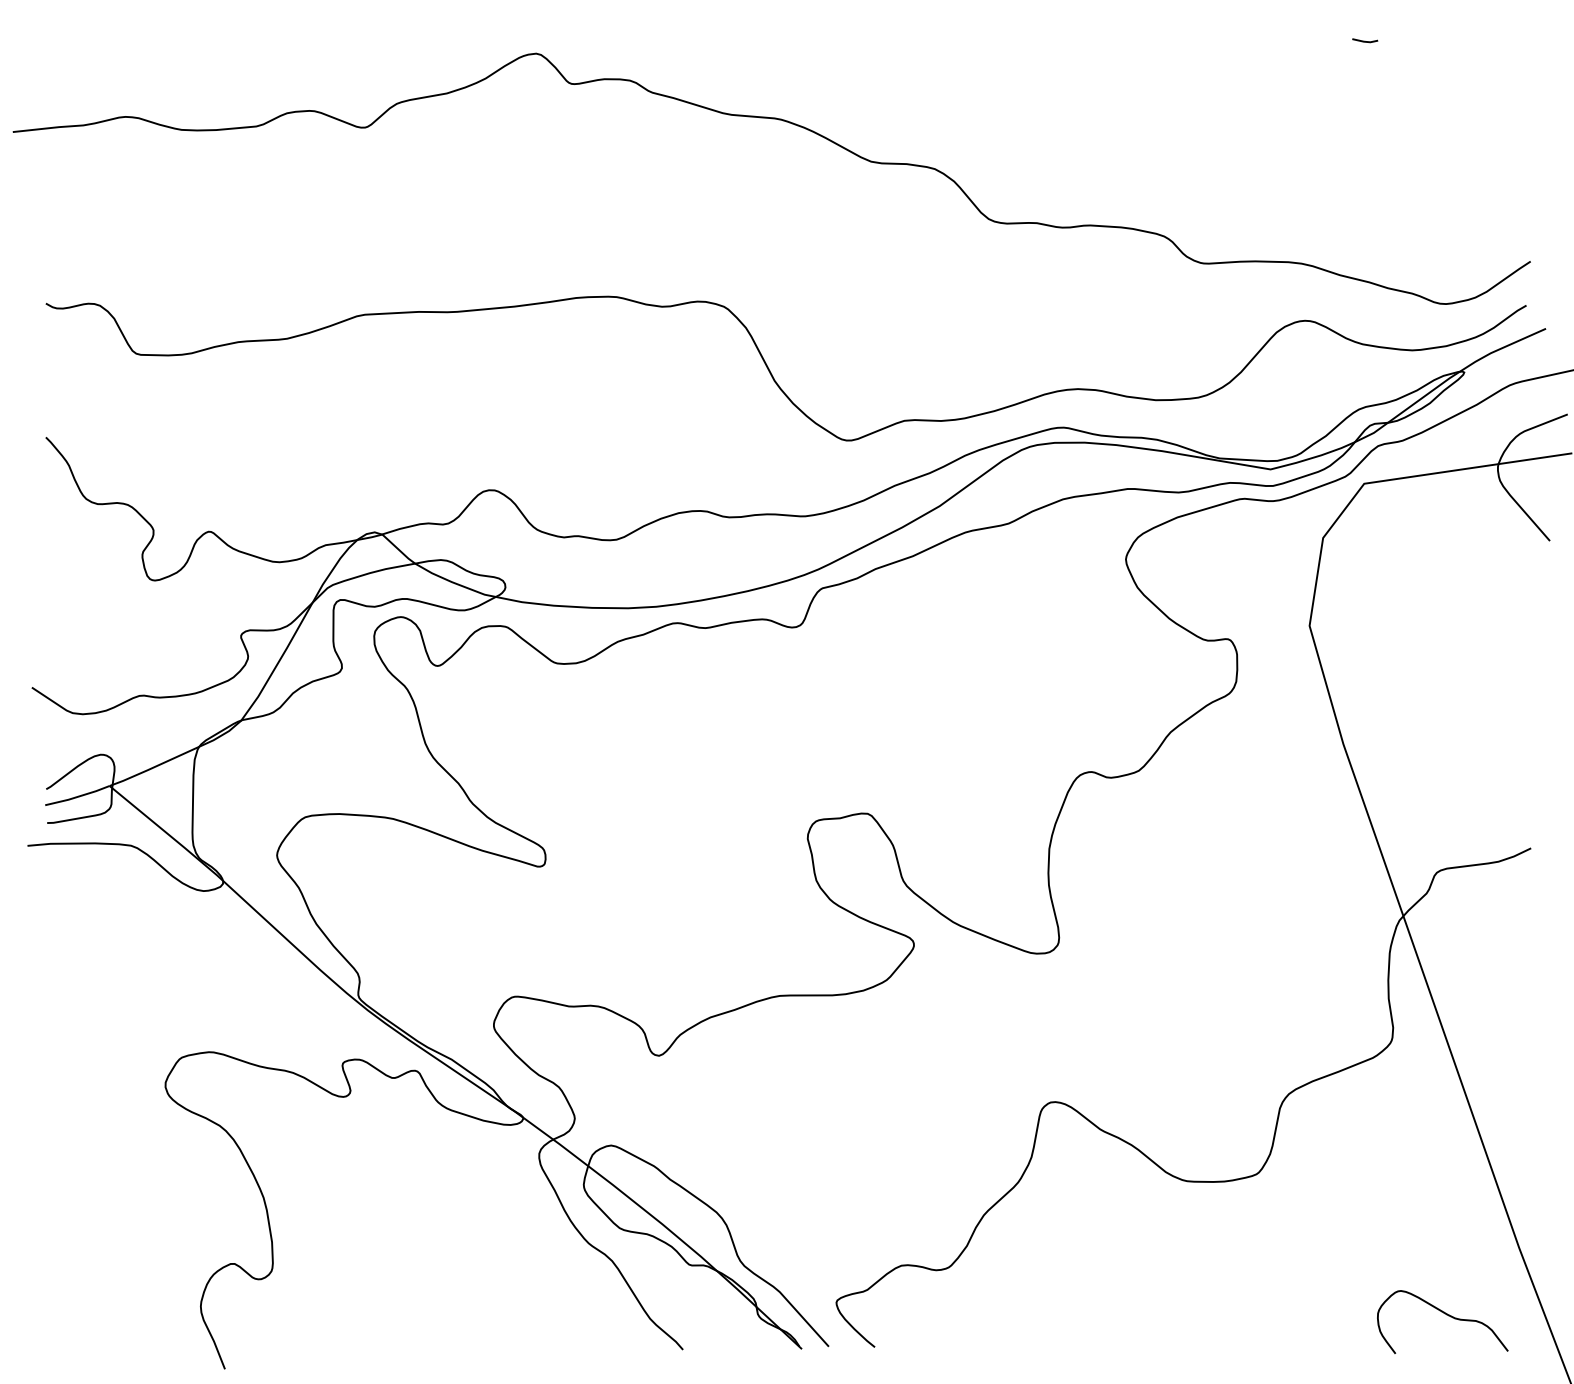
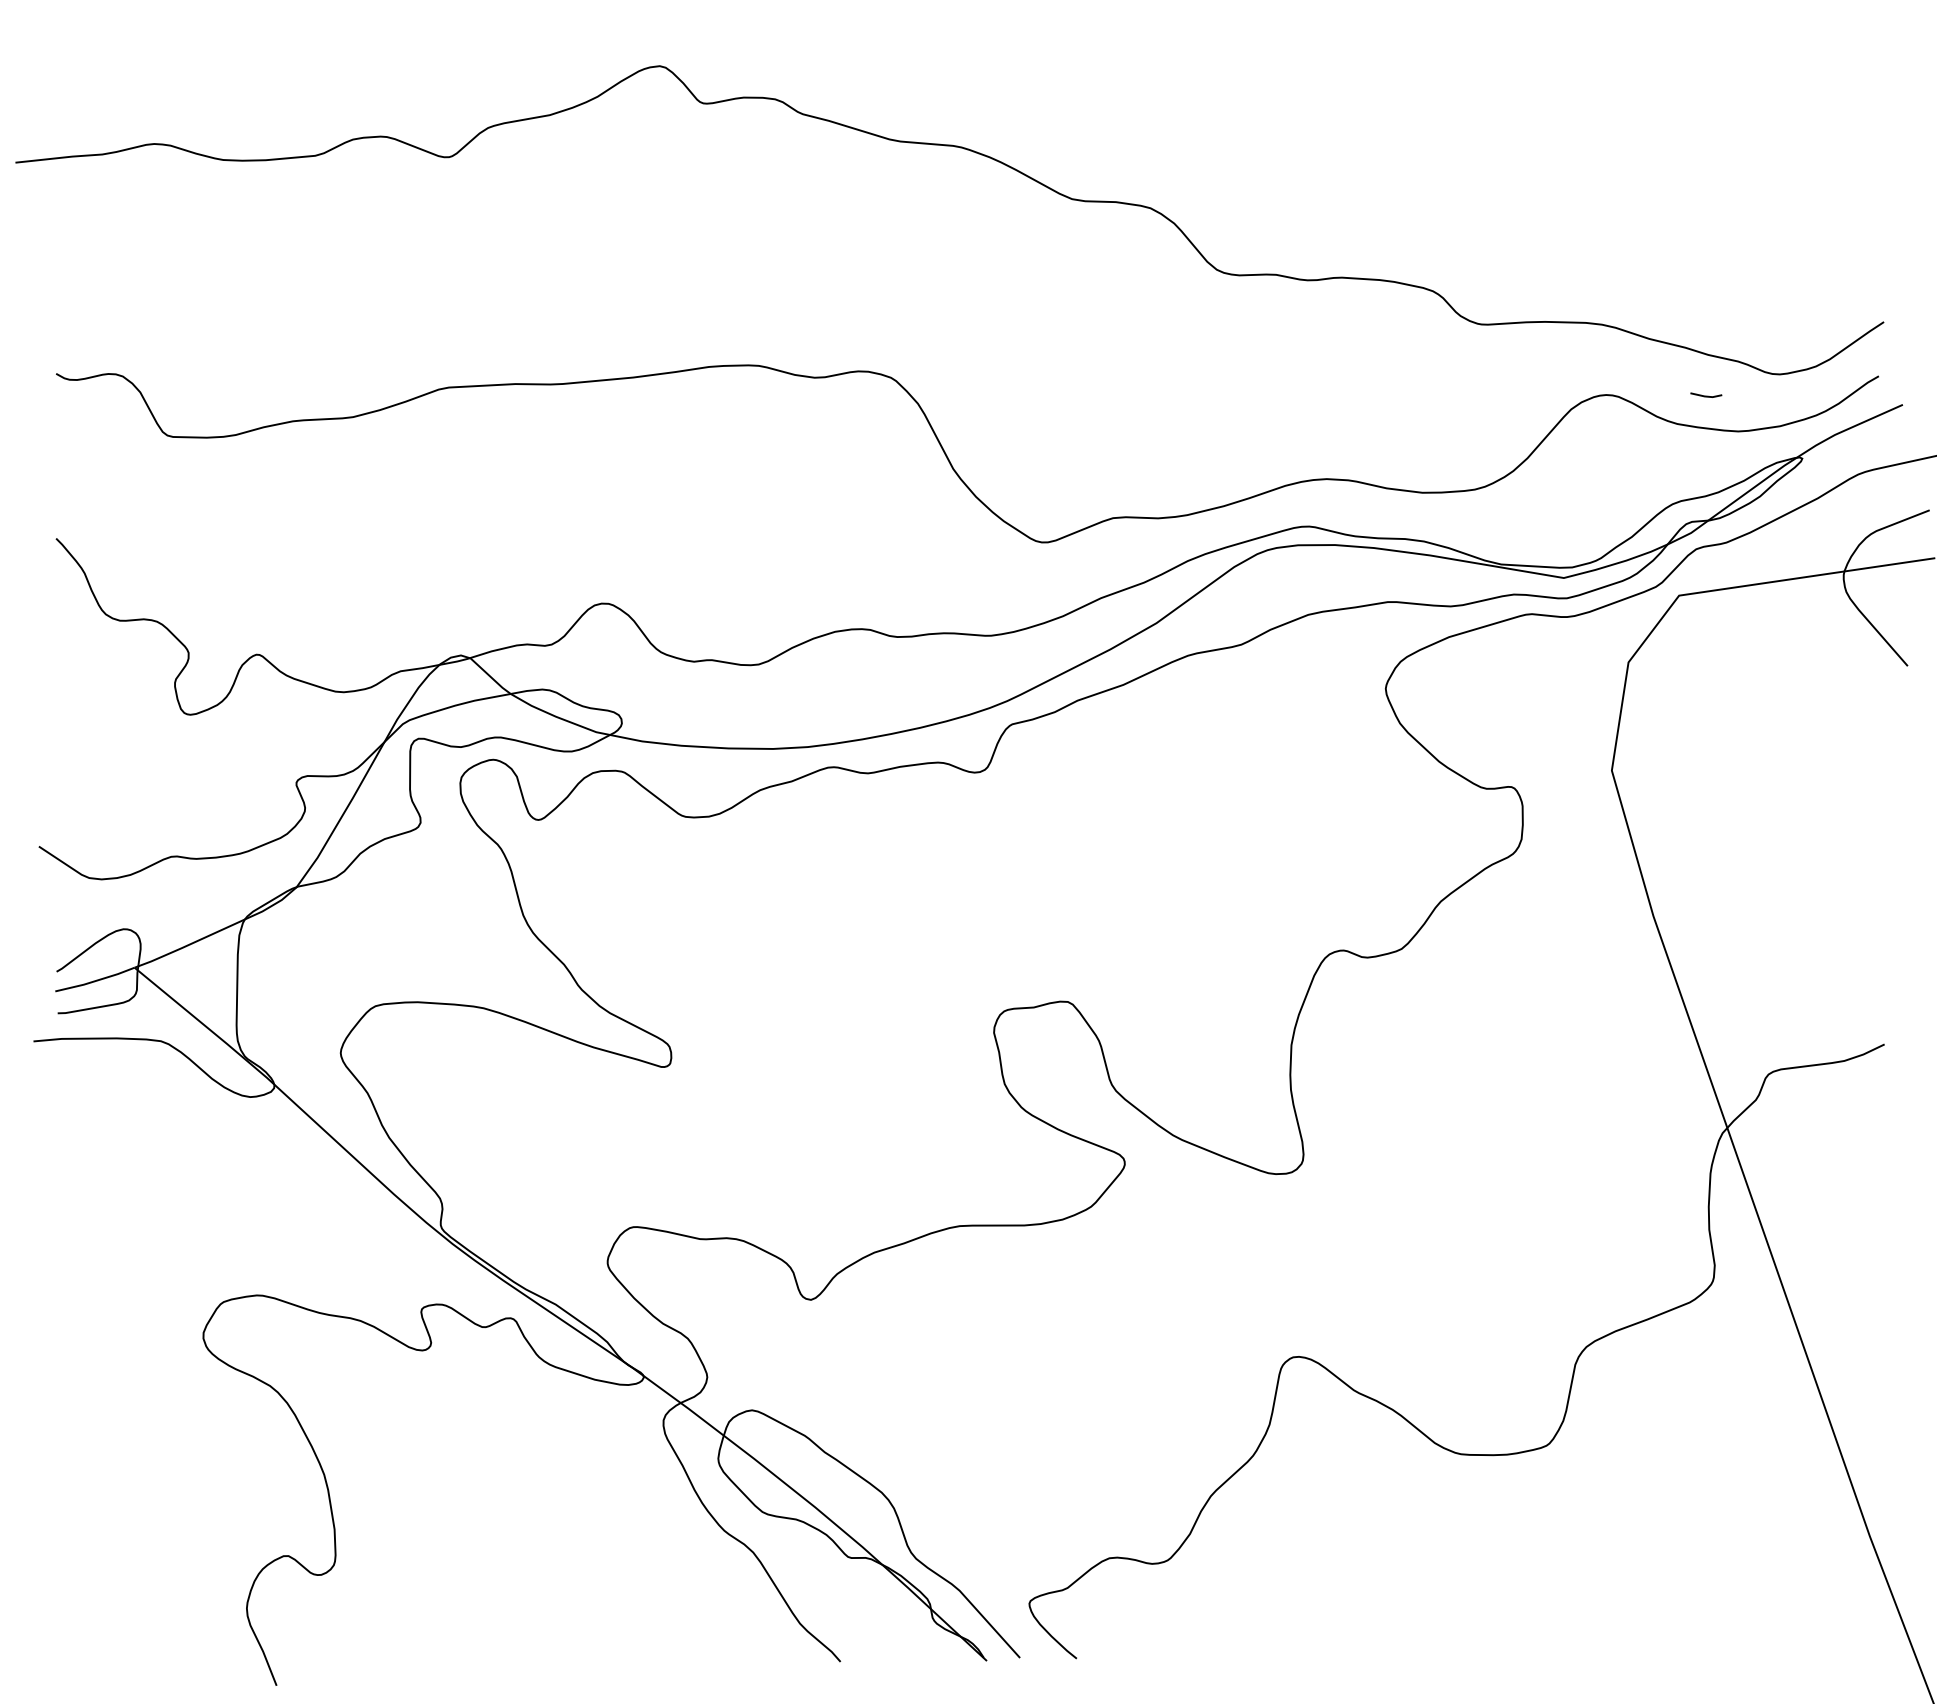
line: (1365, 40) -> (1706, 395), moved
curve: (1445, 1314) -> (1779, 1618), removed

